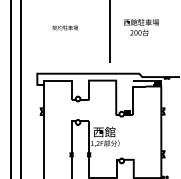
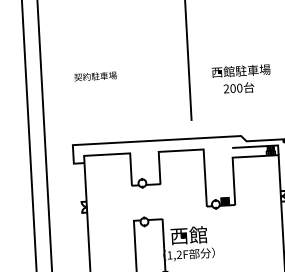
text: (64, 27) -> (94, 75), moved
text: (141, 27) -> (241, 79), moved

